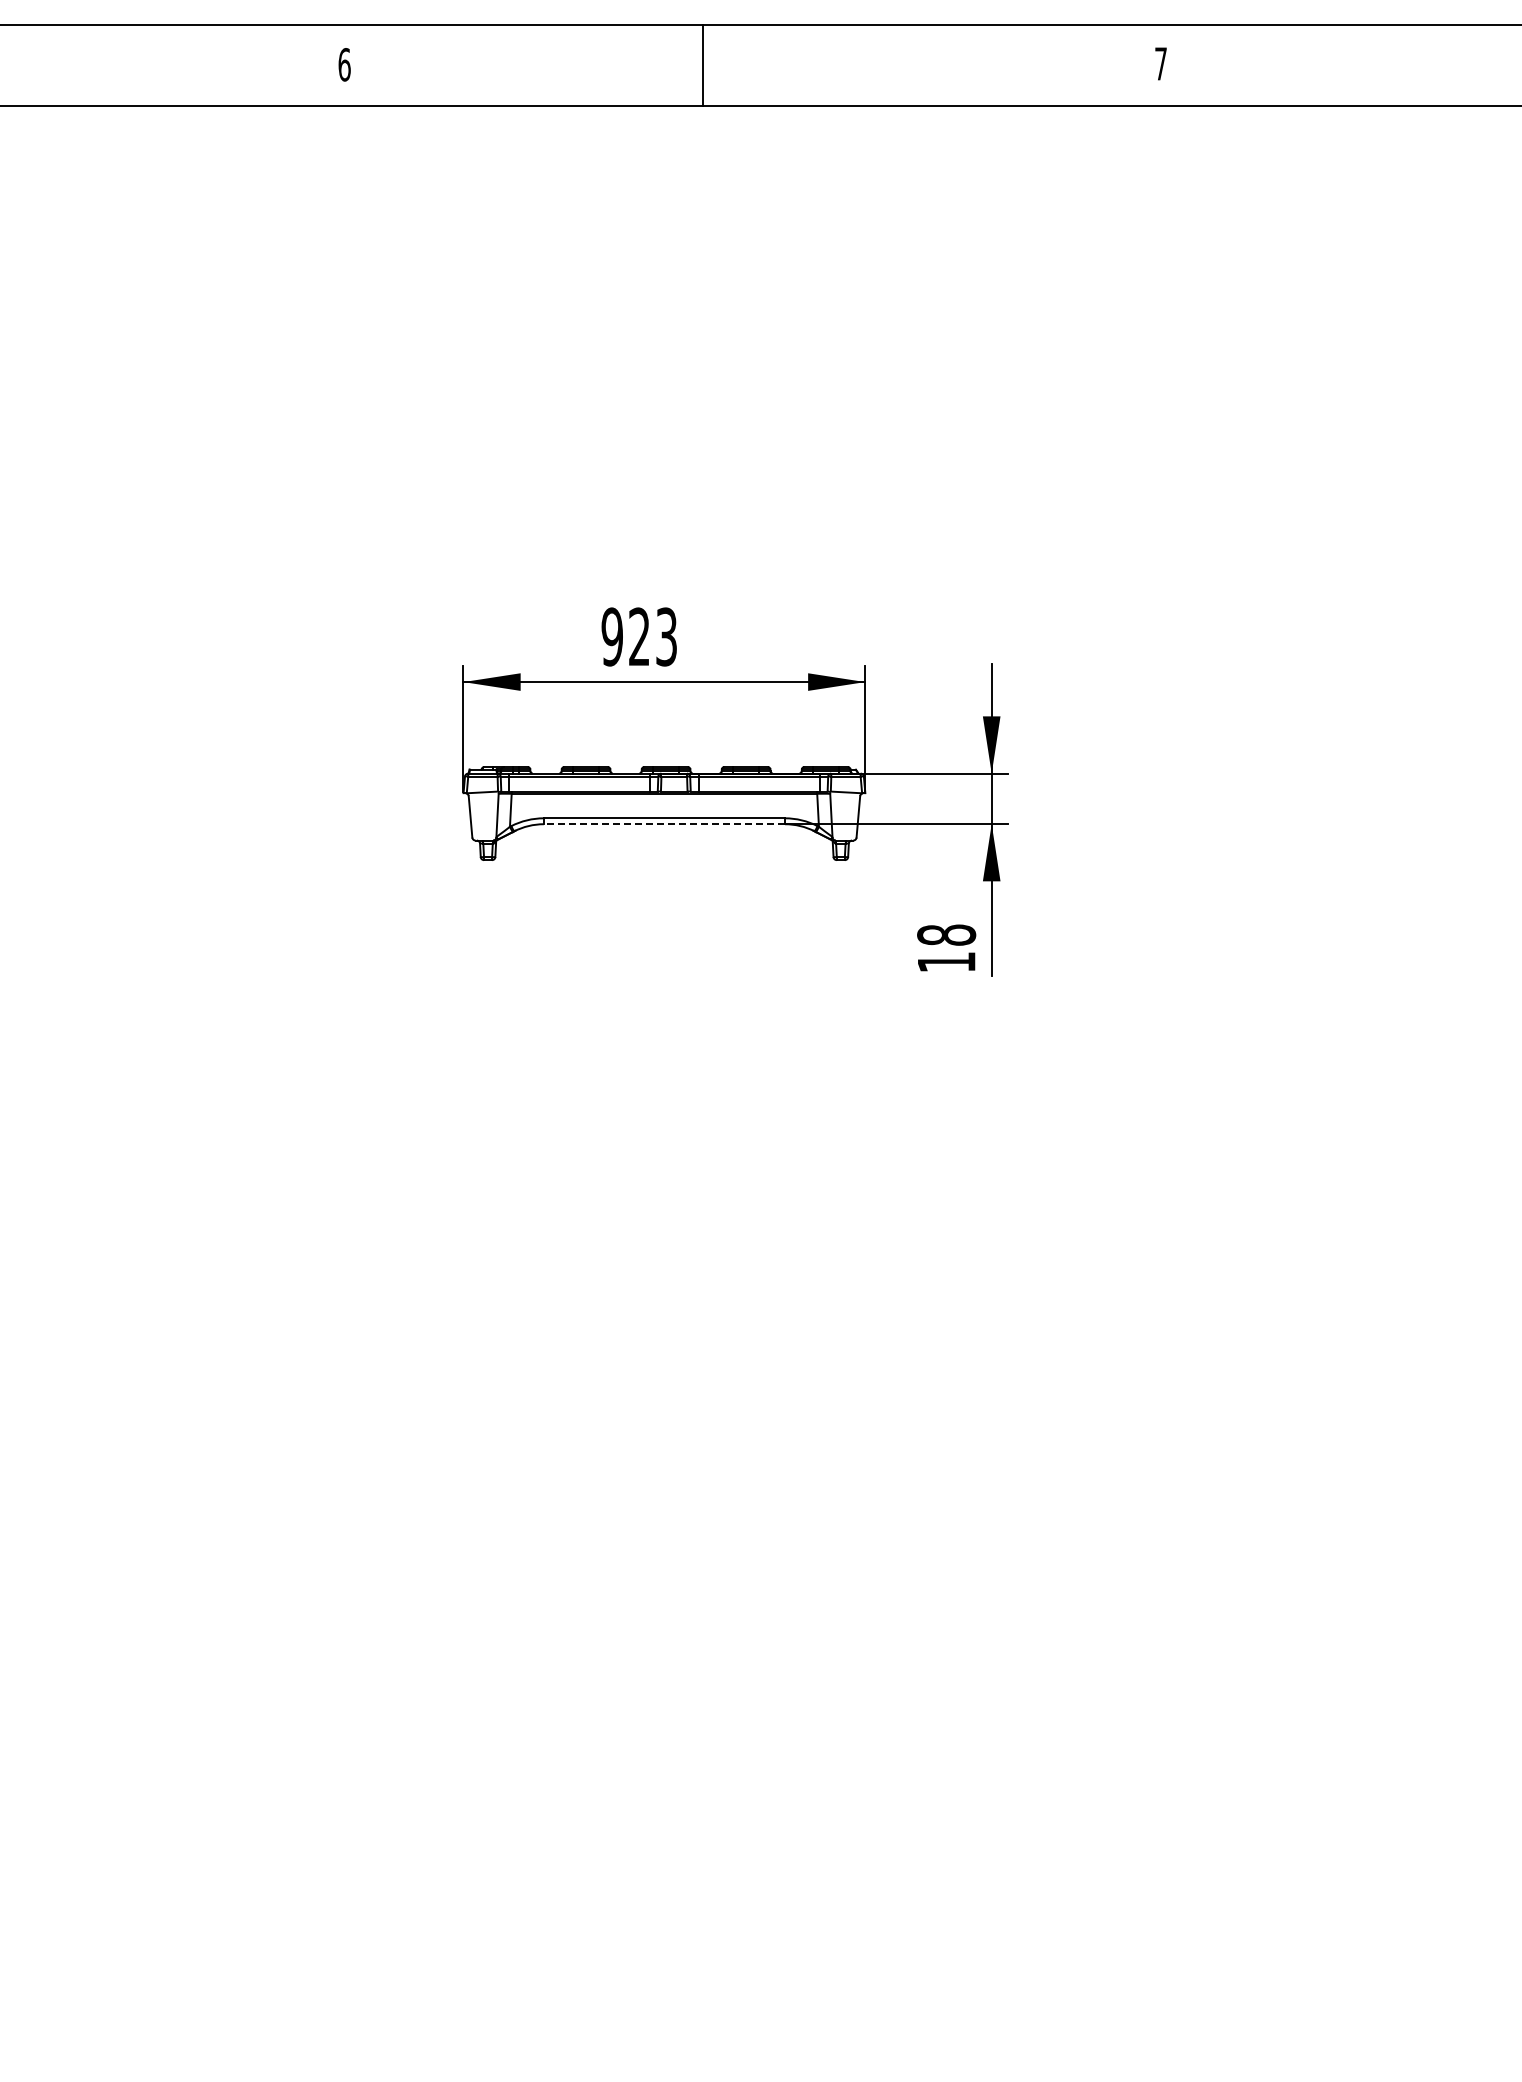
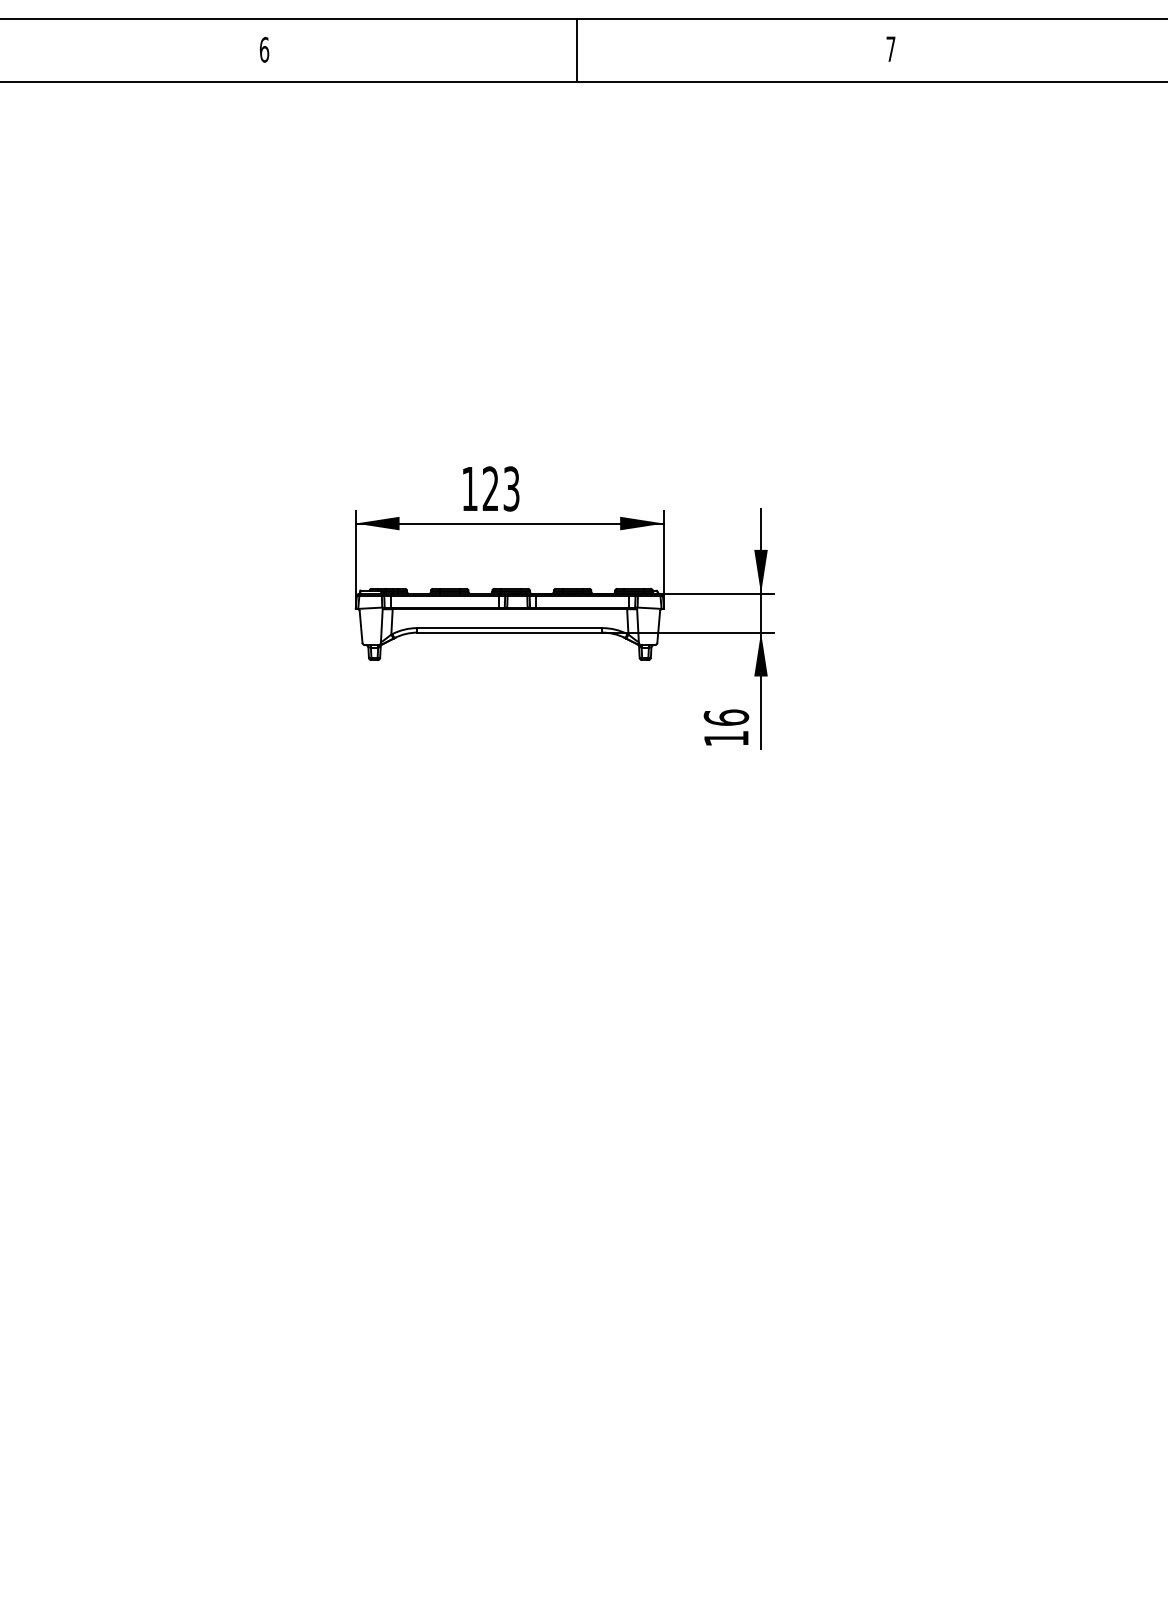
line: (703, 65) -> (577, 50), moved
text: (611, 636) -> (469, 488), 923 -> 123
line: (664, 824) -> (509, 632), dashed -> solid
text: (946, 934) -> (726, 717), 18 -> 16

